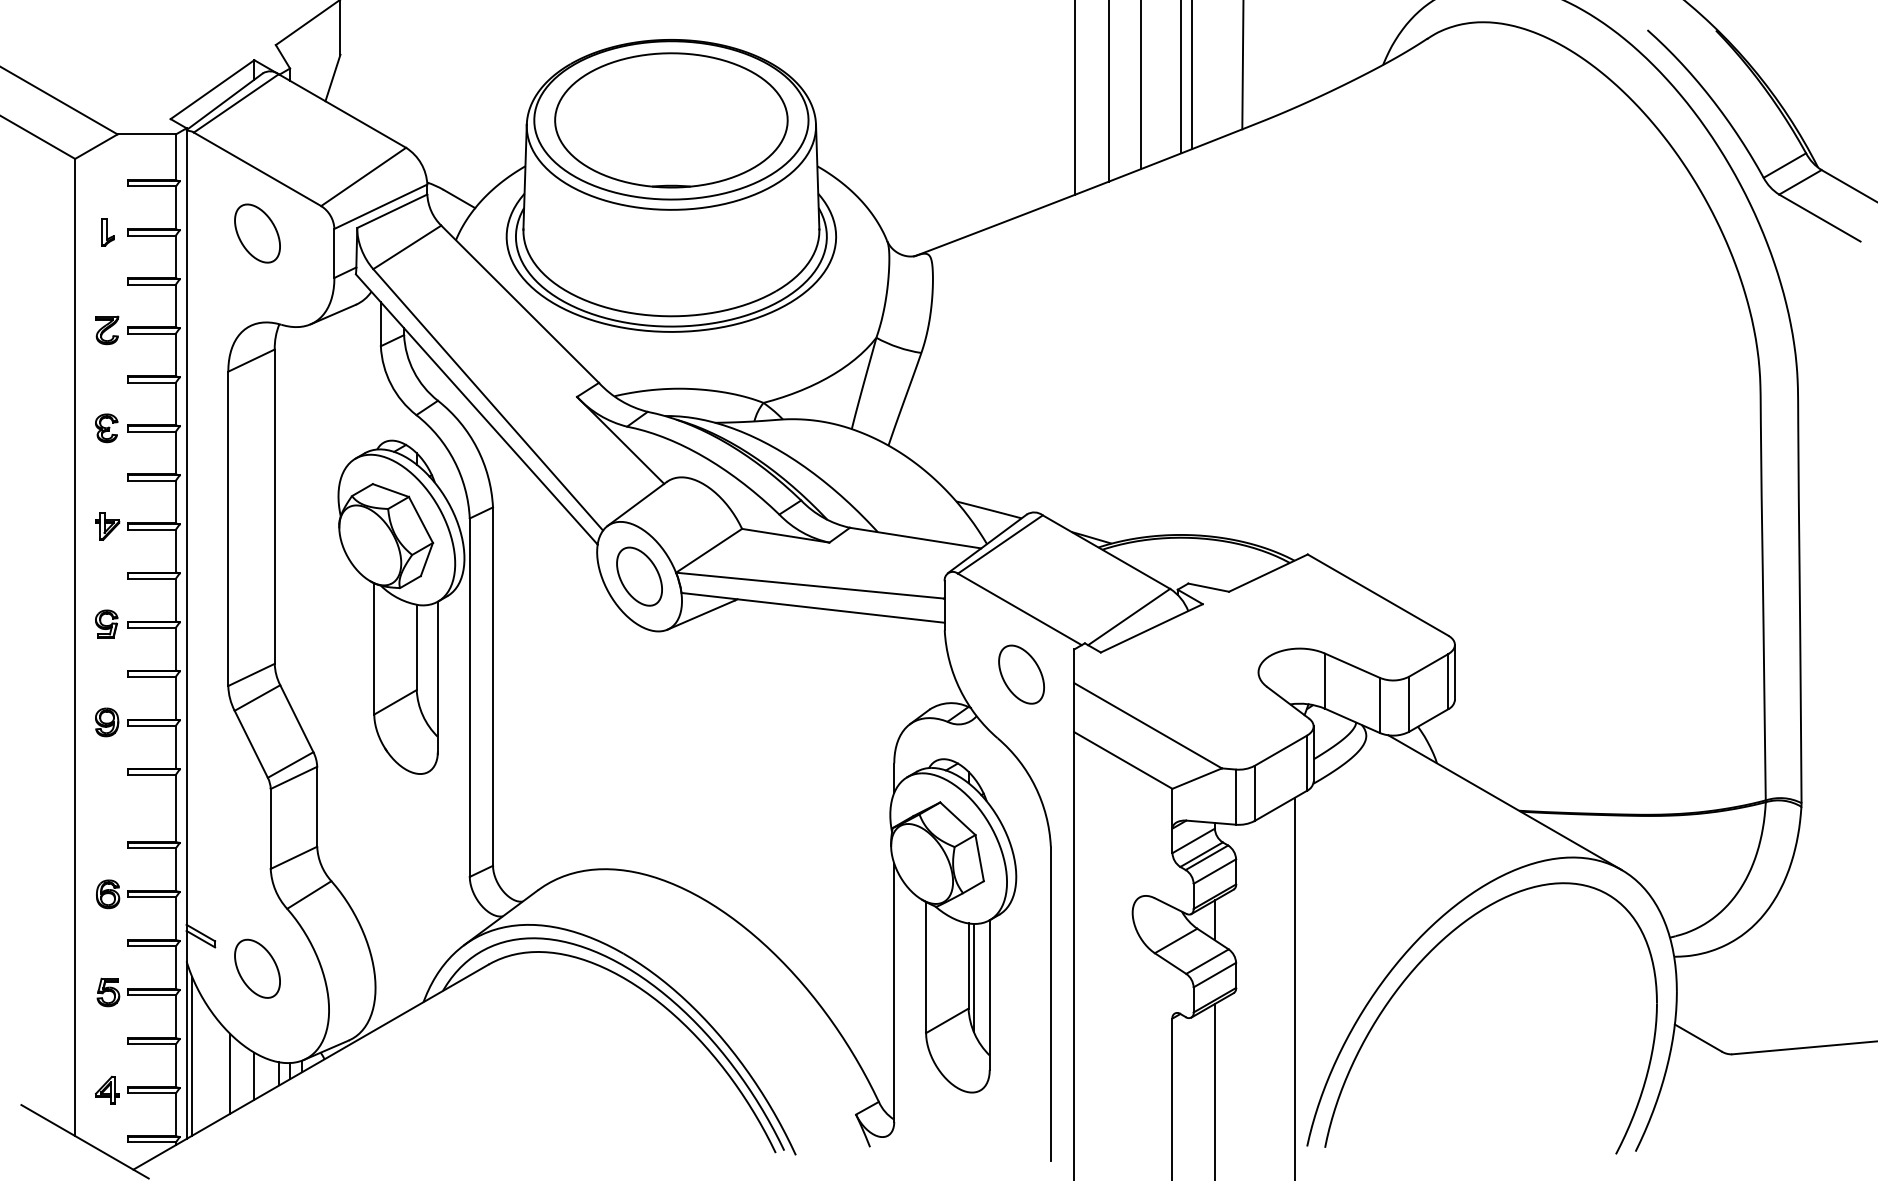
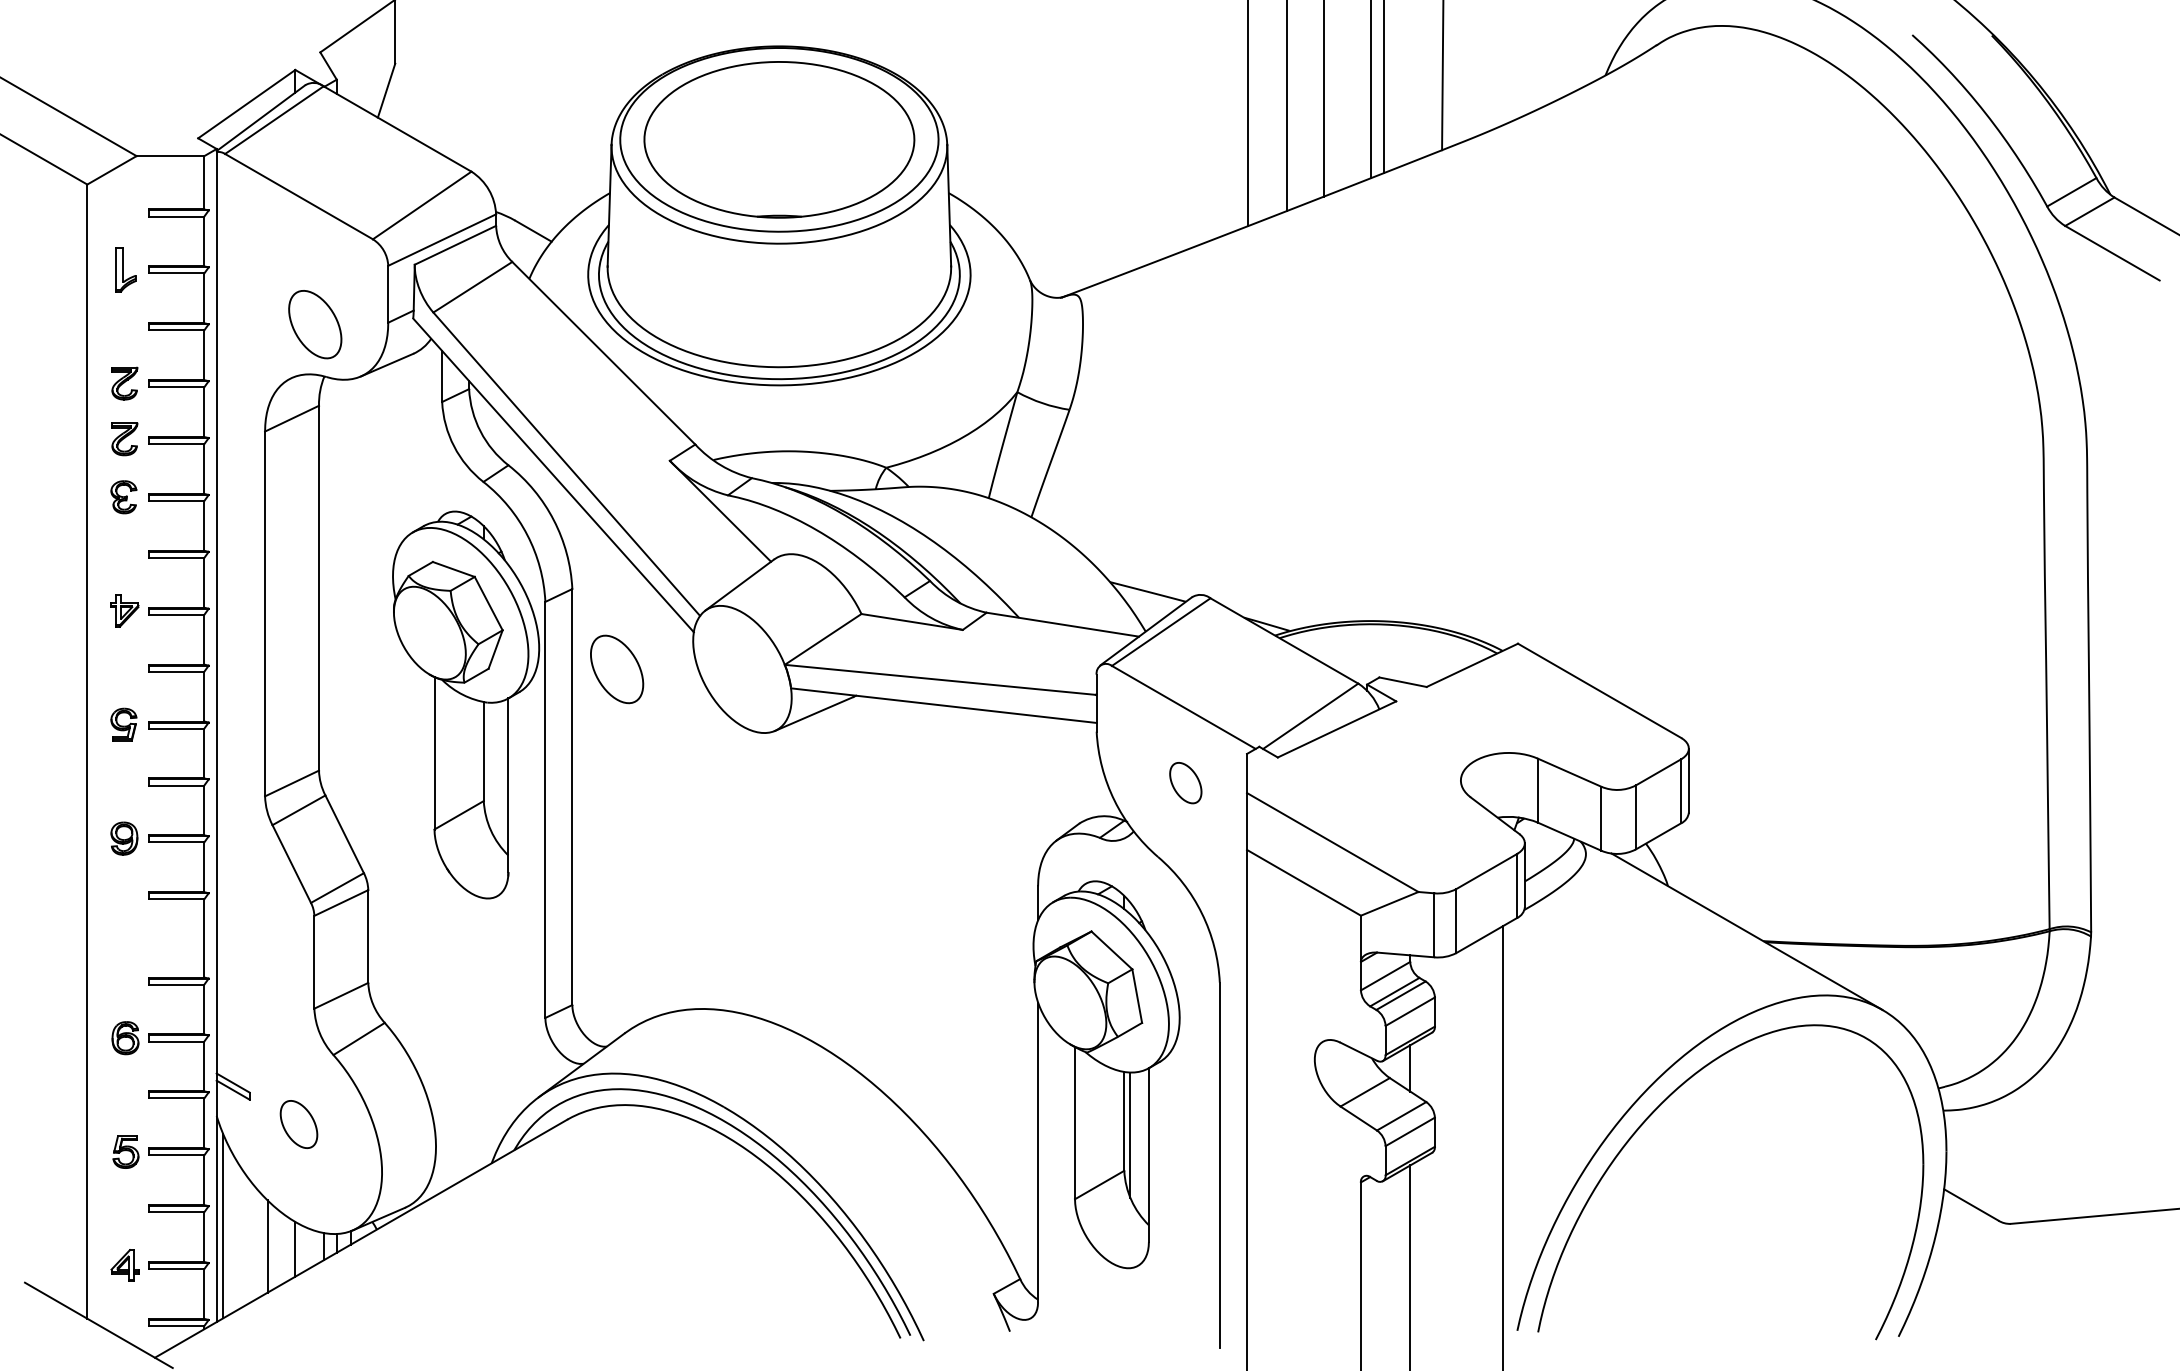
part: (107, 232) -> (124, 269), size x1.4
part: (257, 233) -> (315, 324), moved
part: (107, 378) -> (124, 439), added
part: (639, 576) -> (617, 669), moved
part: (1021, 674) -> (1185, 782), size x0.6
part: (257, 968) -> (298, 1124), size x0.7

